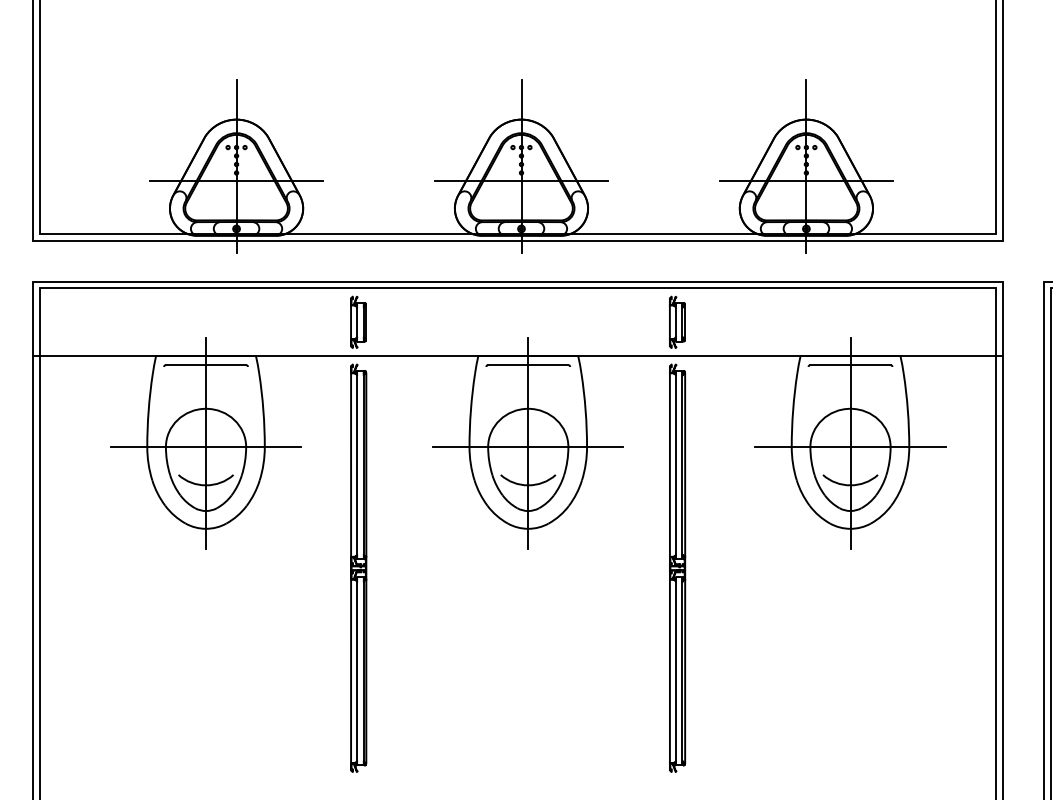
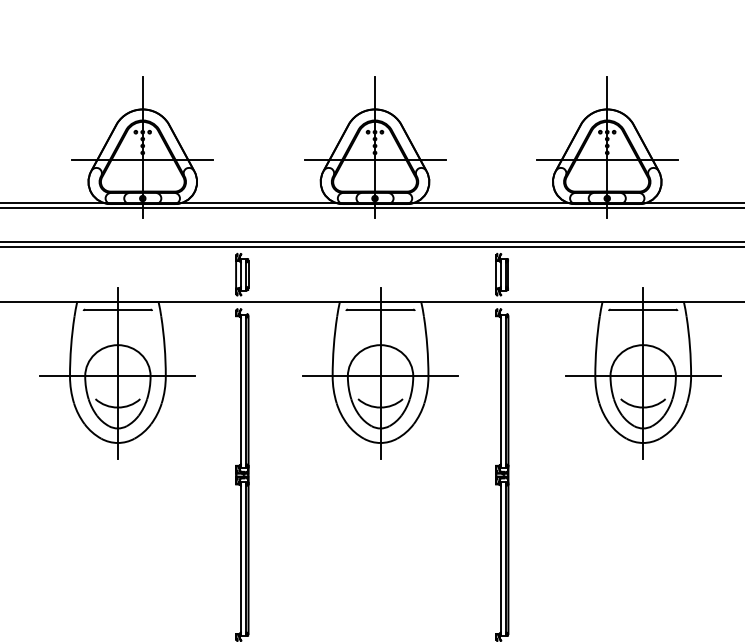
line: (351, 464) -> (236, 390), removed
line: (669, 464) -> (495, 390), removed
line: (351, 671) -> (236, 559), removed
line: (669, 671) -> (495, 559), removed

